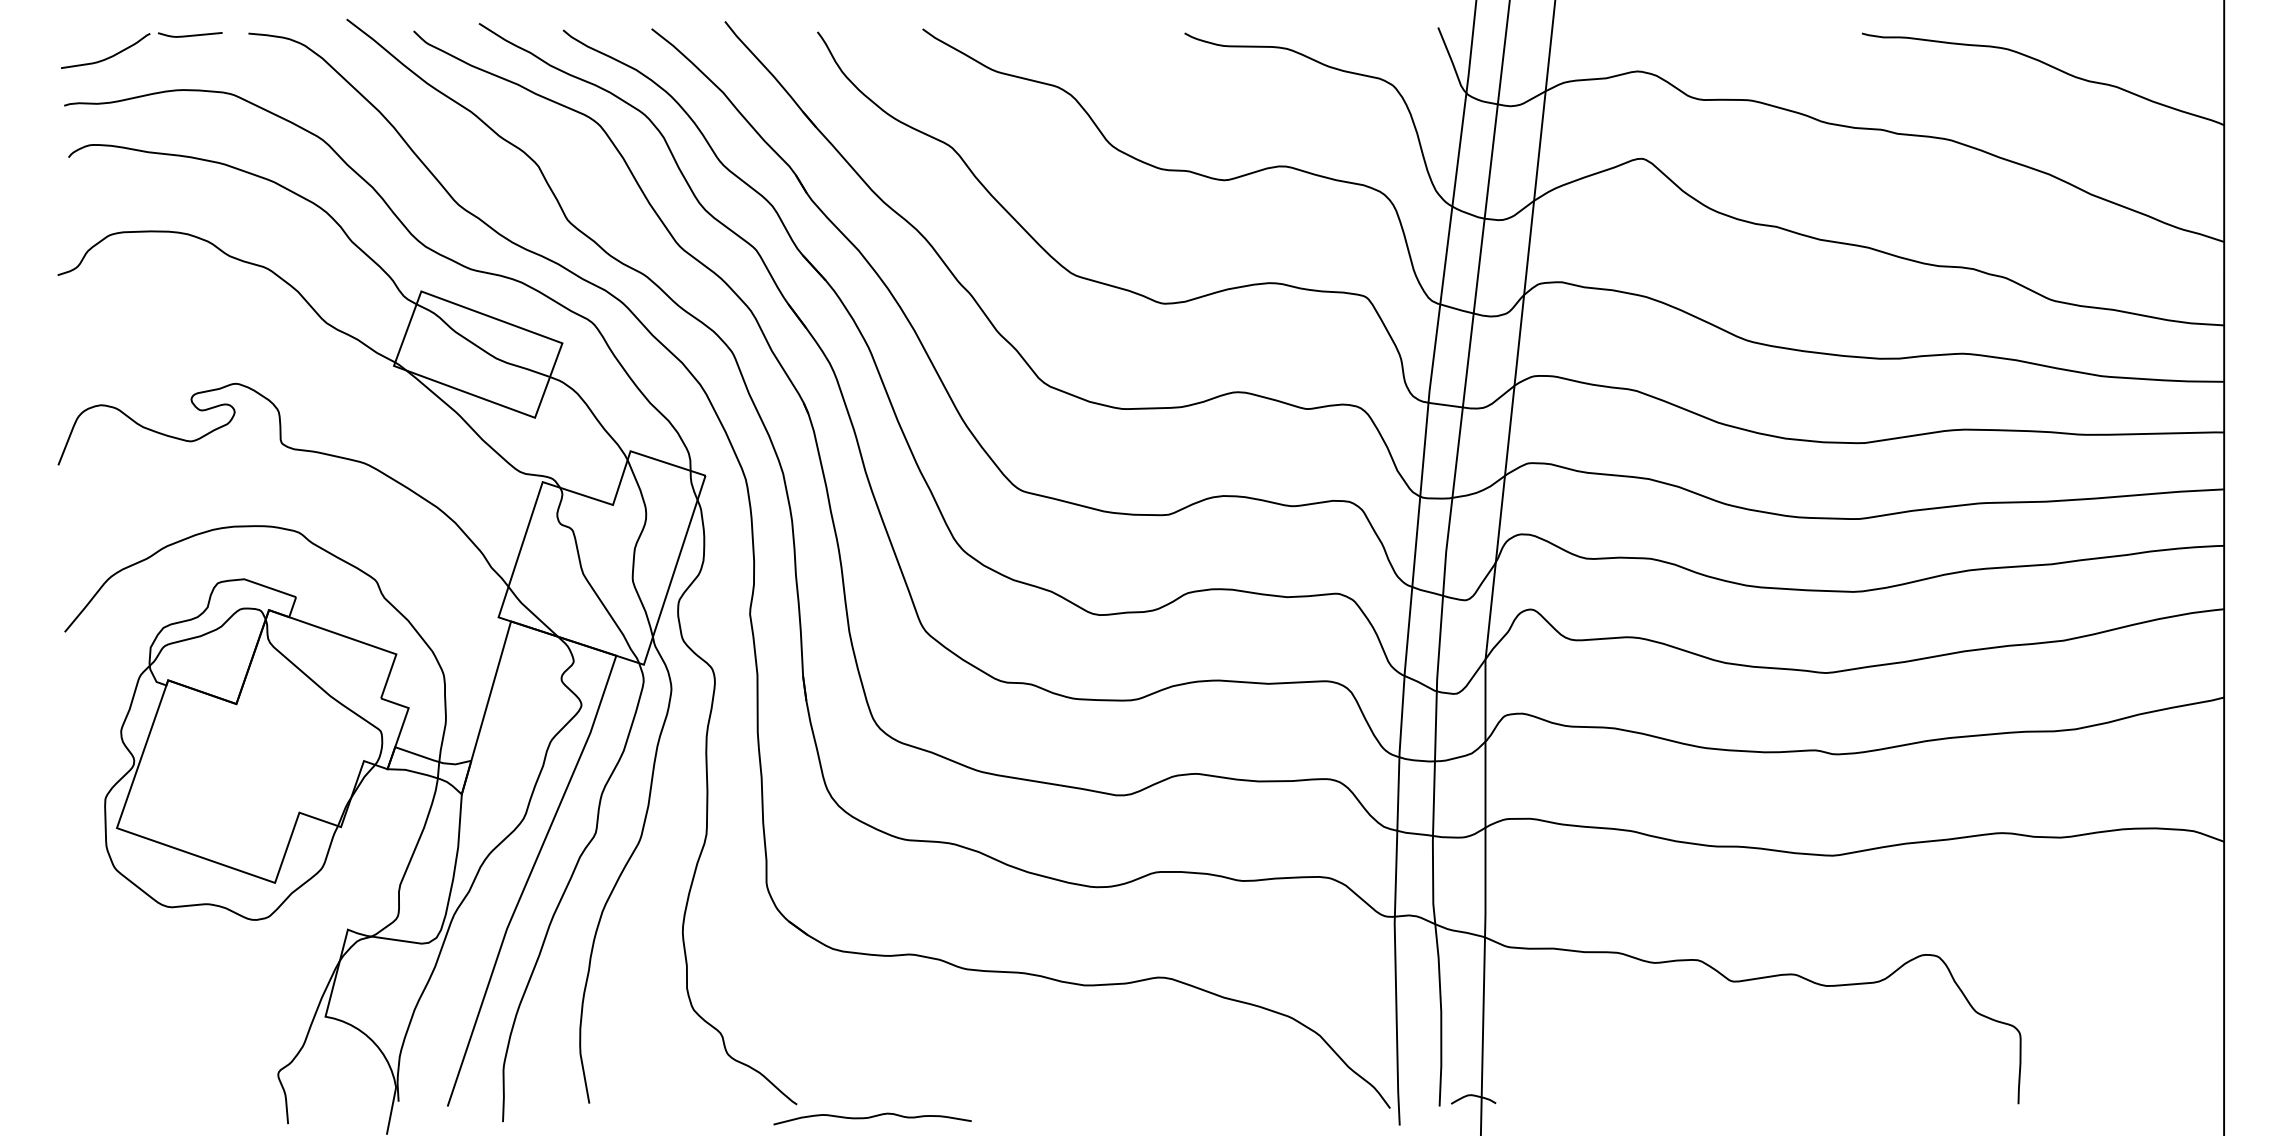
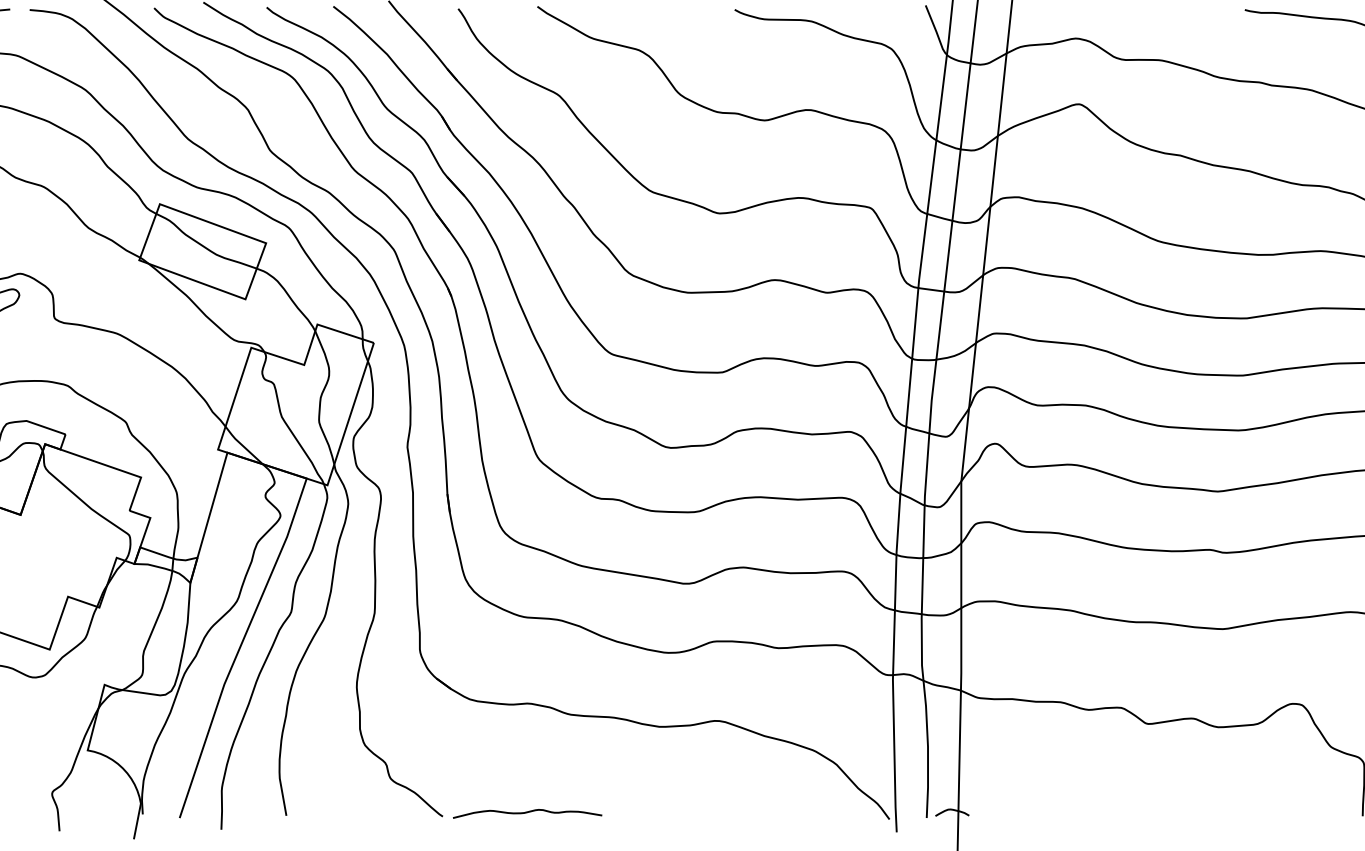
curve: (872, 1117) -> (527, 812), moved

